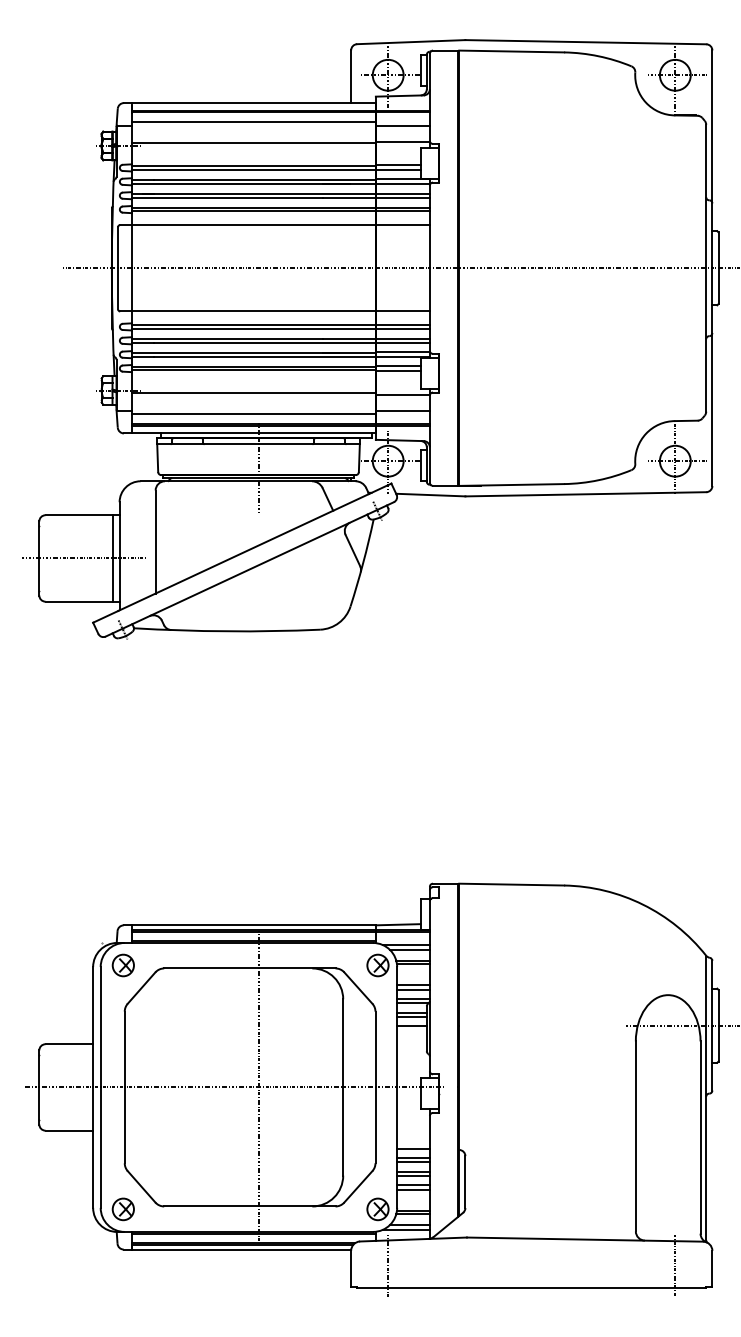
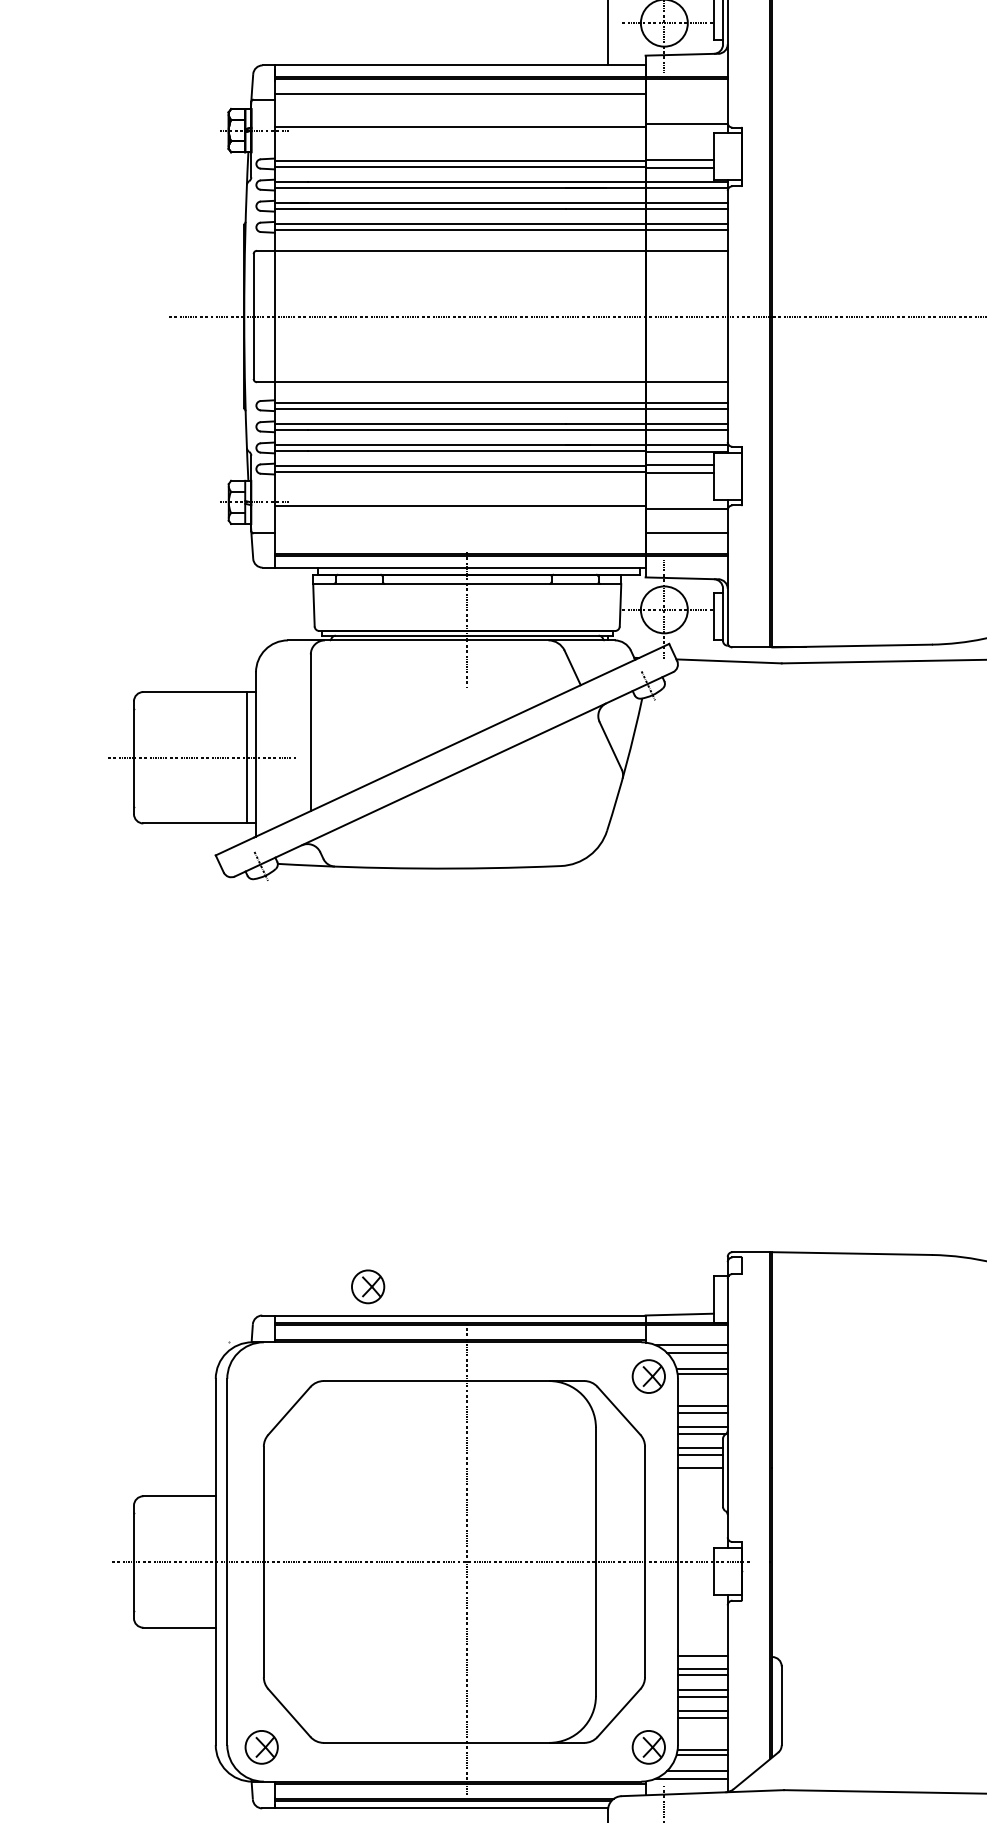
line: (402, 125) -> (686, 99), removed
line: (253, 414) -> (459, 538), removed
part: (122, 965) -> (366, 1286), moved

